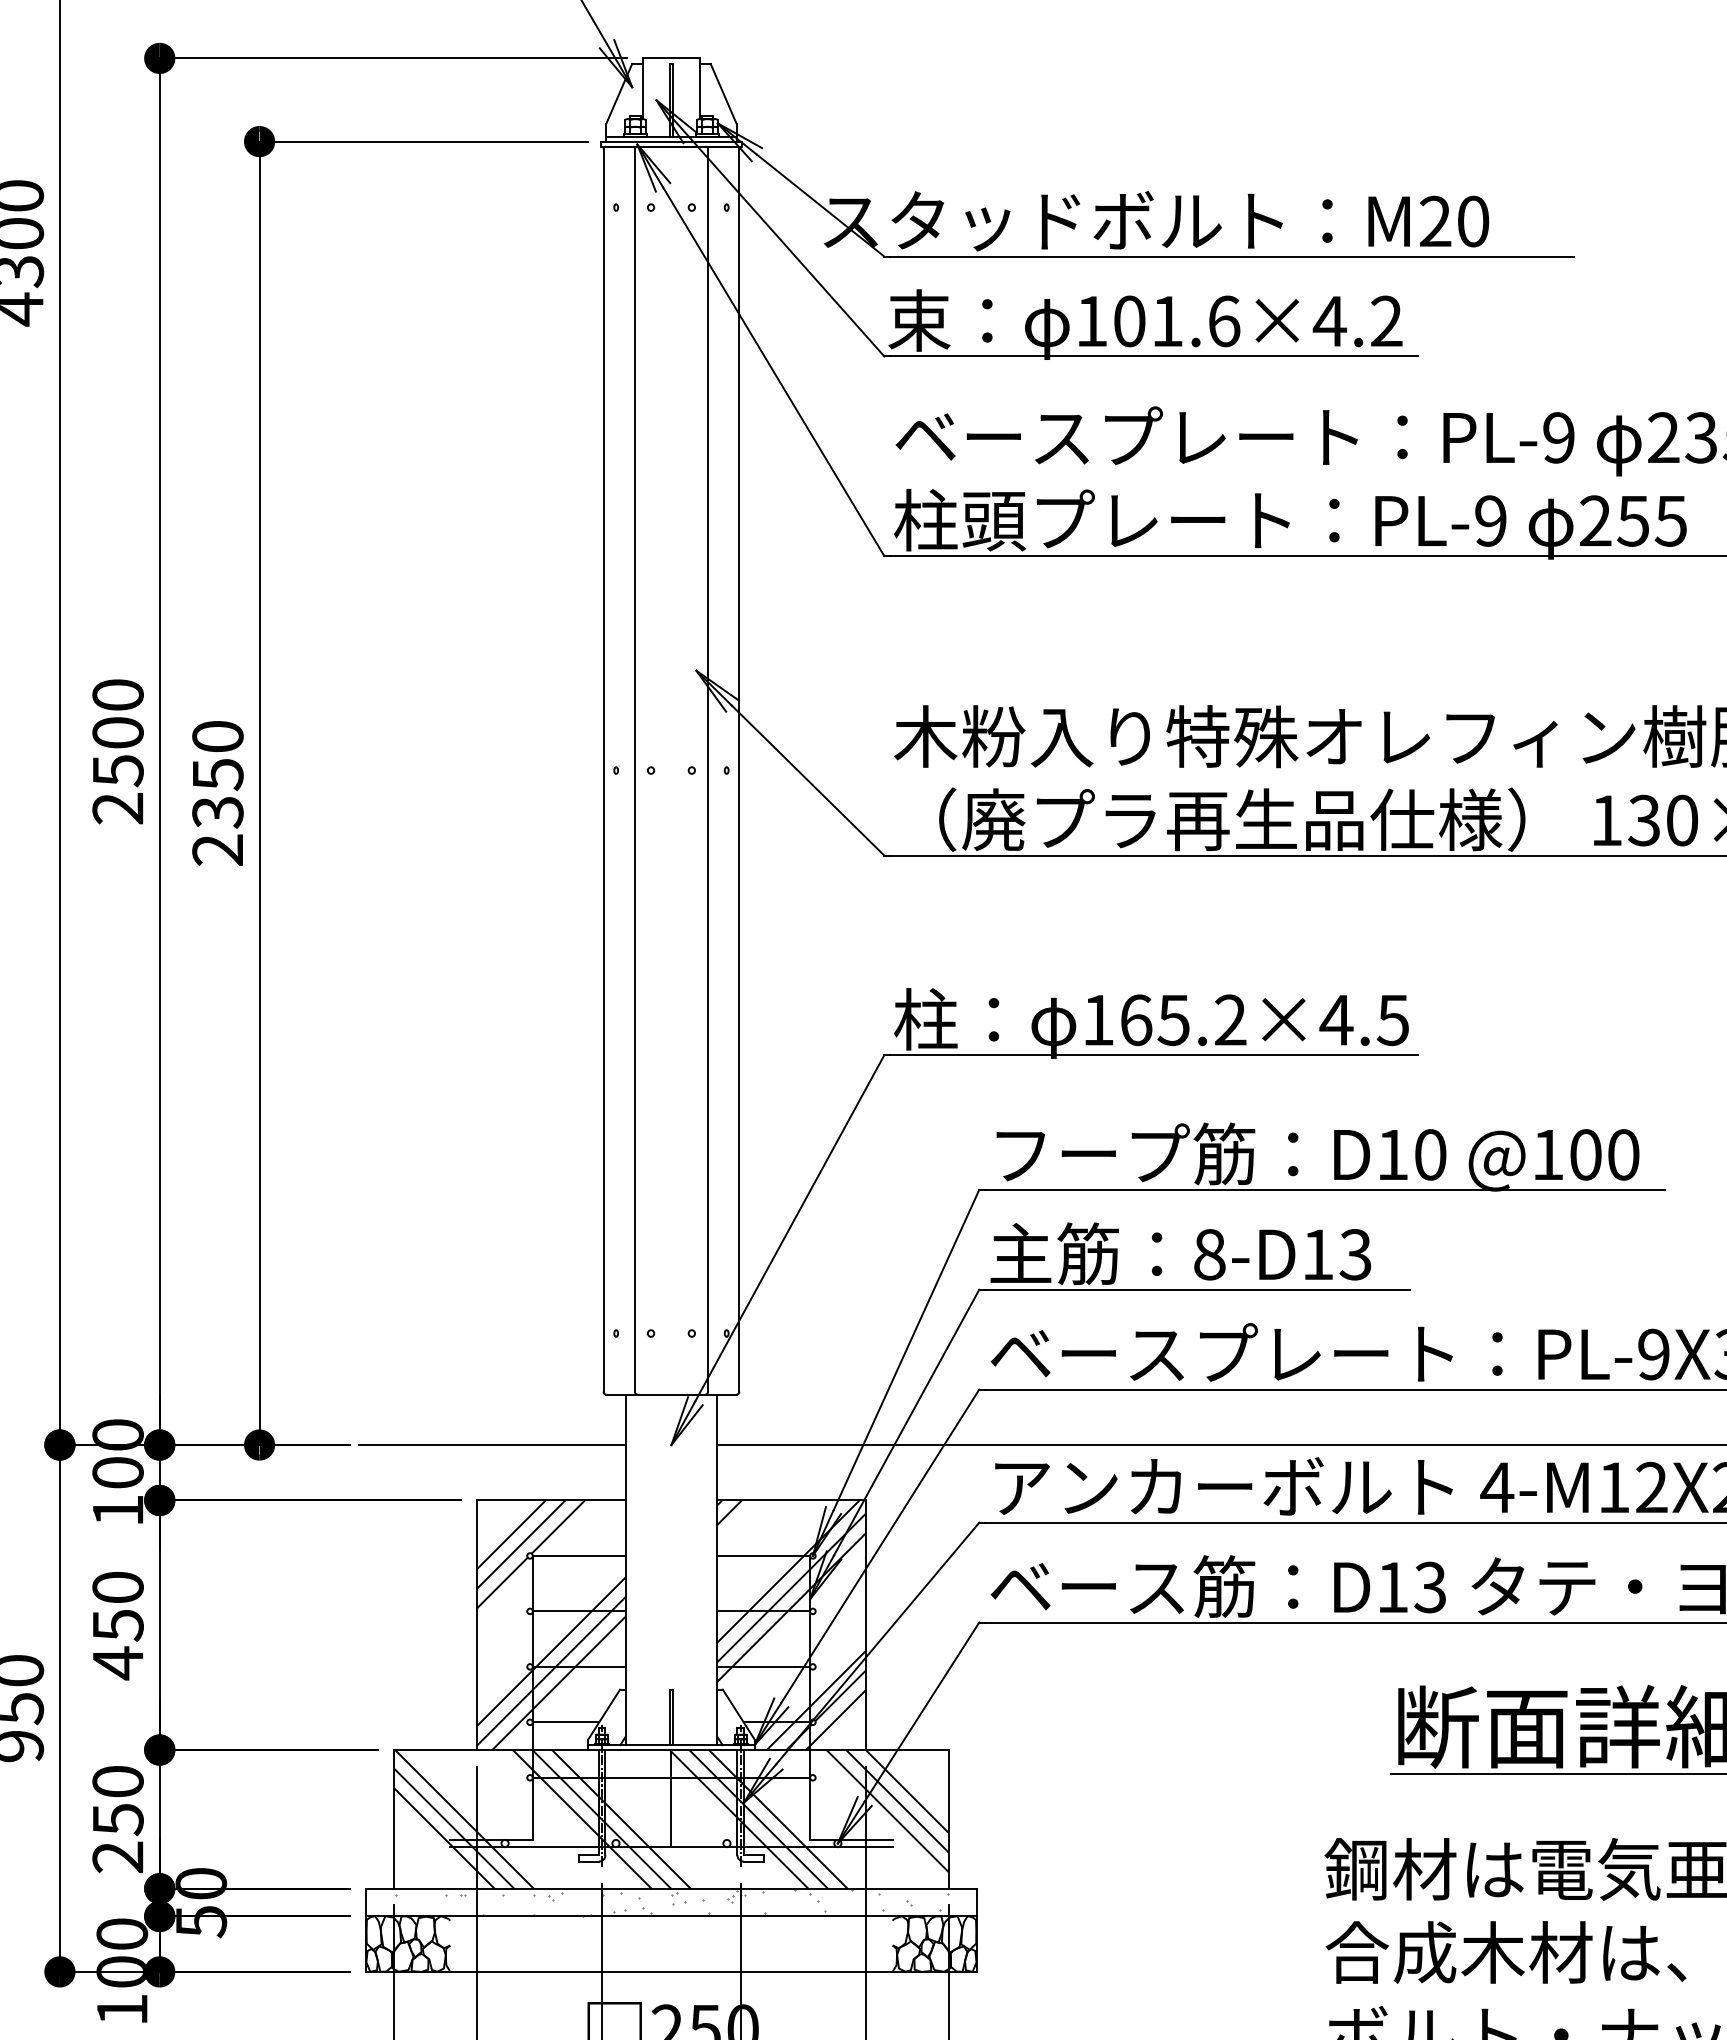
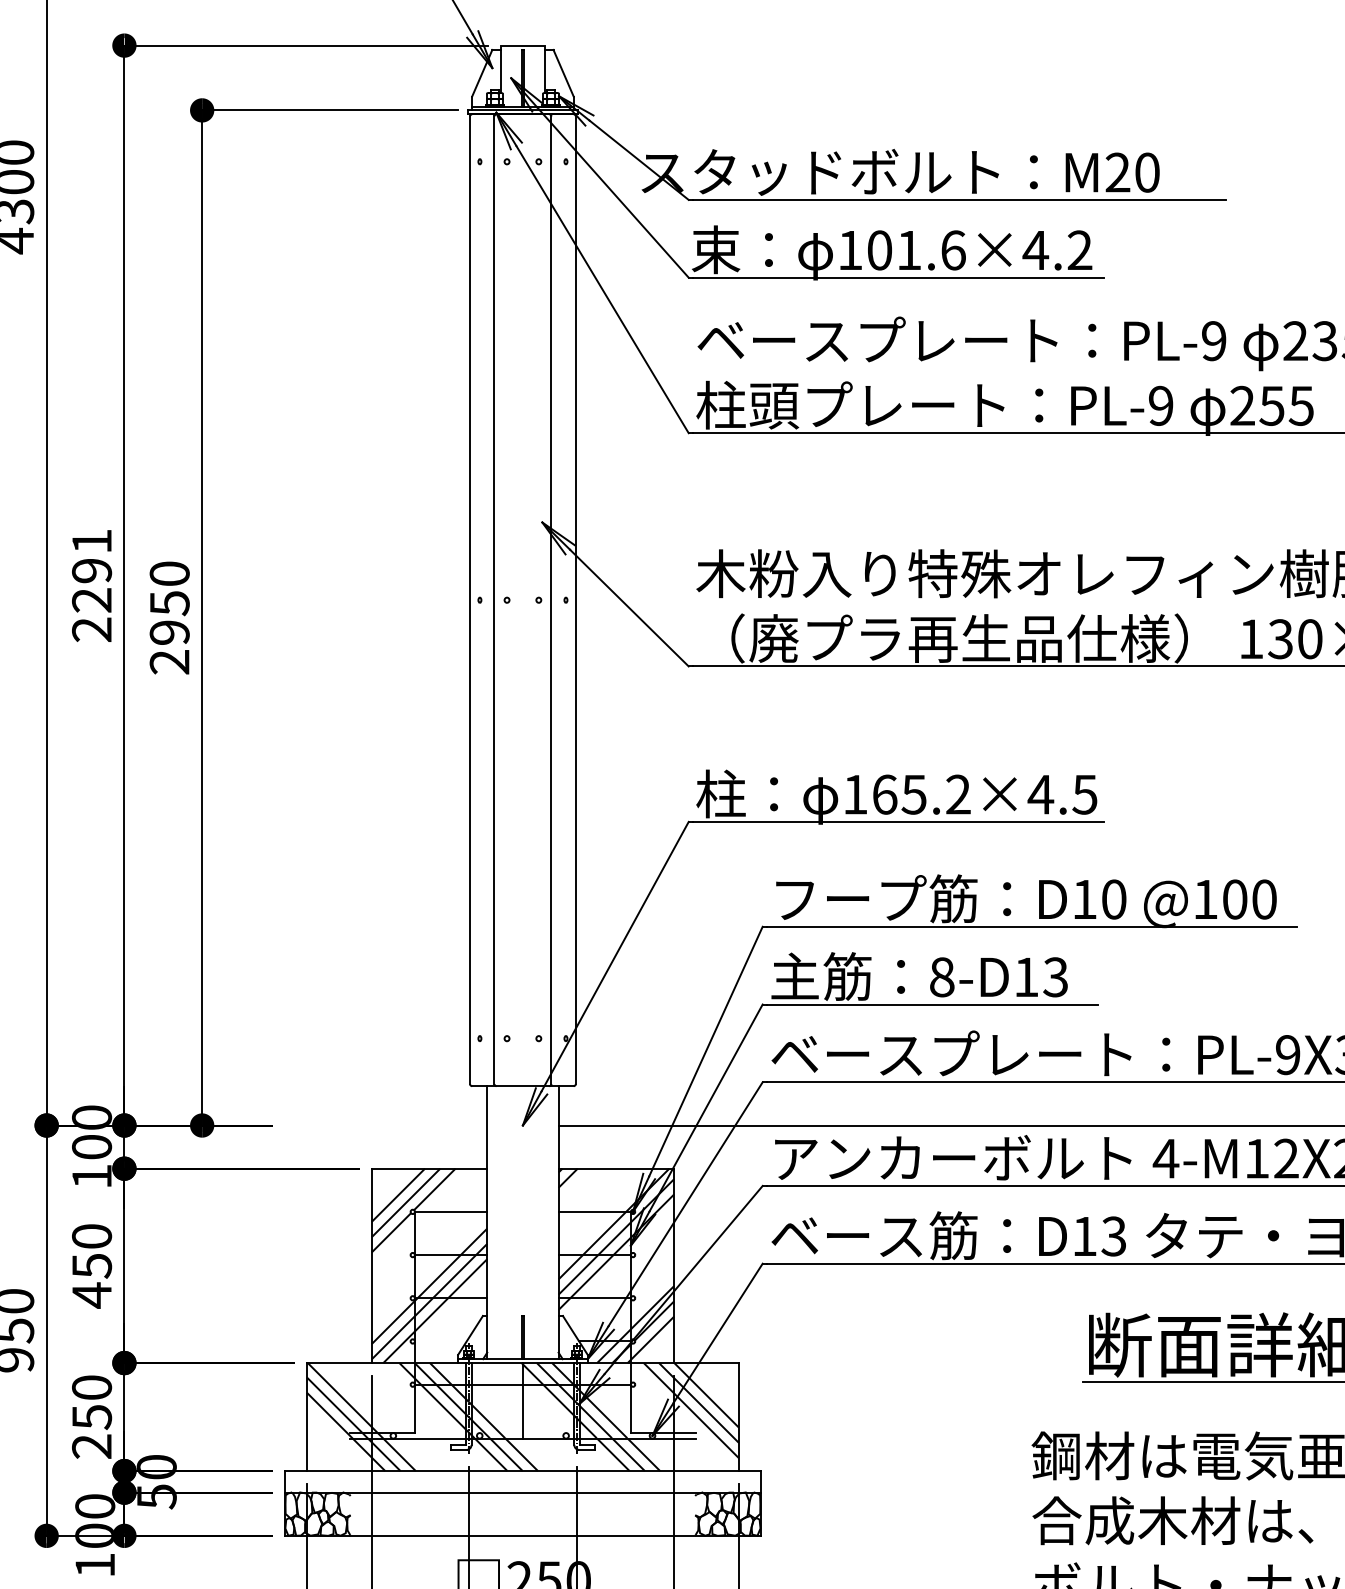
text: (117, 733) -> (91, 571), 2500 -> 2291
text: (217, 812) -> (169, 632), 2350 -> 2950
line: (492, 1445) -> (383, 1125), removed
line: (565, 1722) -> (440, 1341), removed
hatch: (671, 1902) -> (522, 1481), removed

